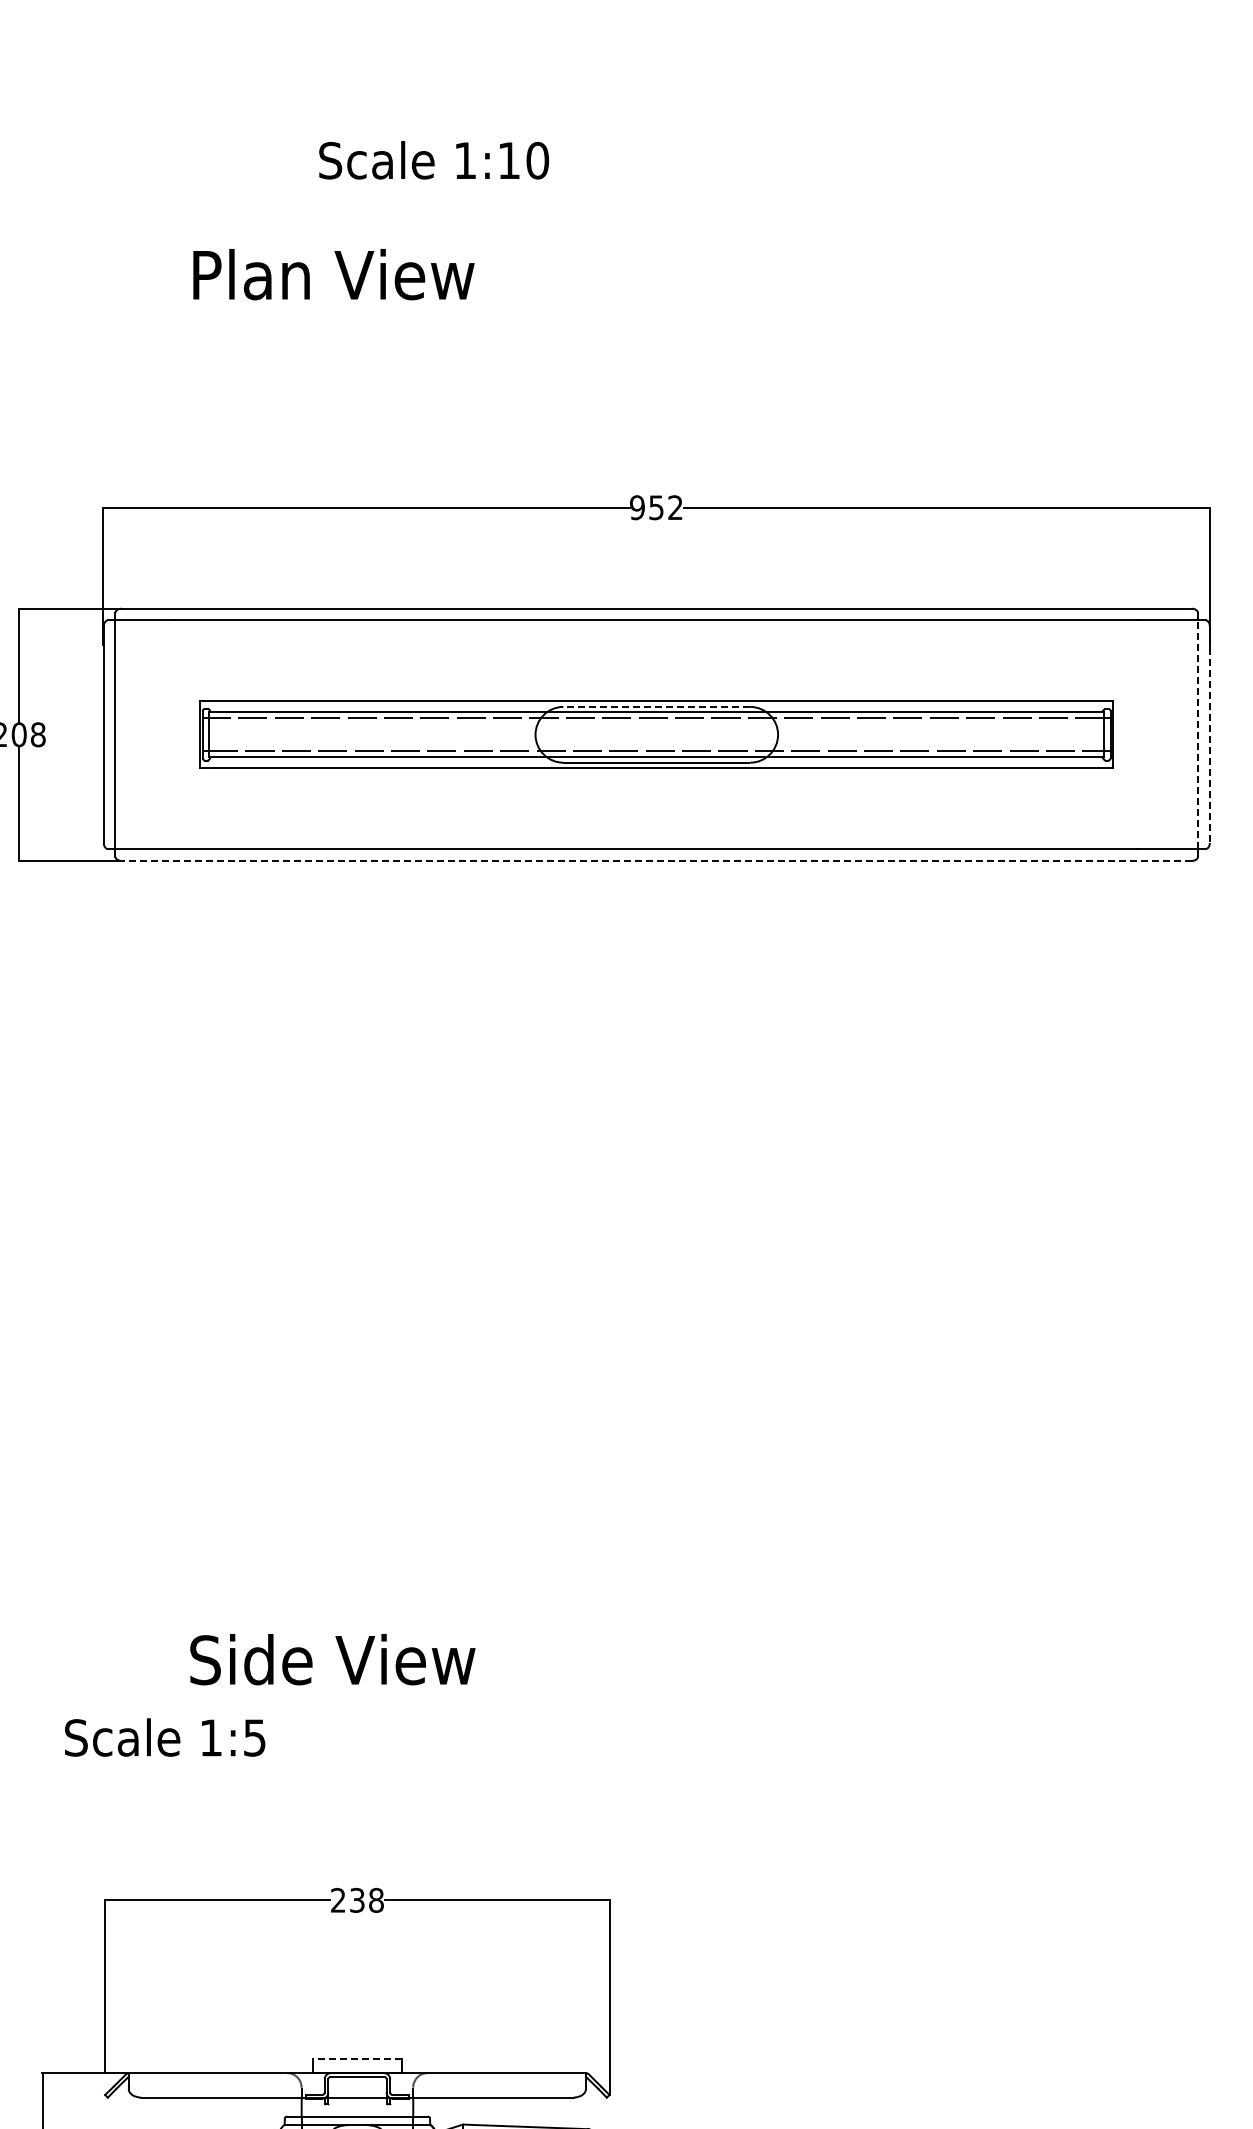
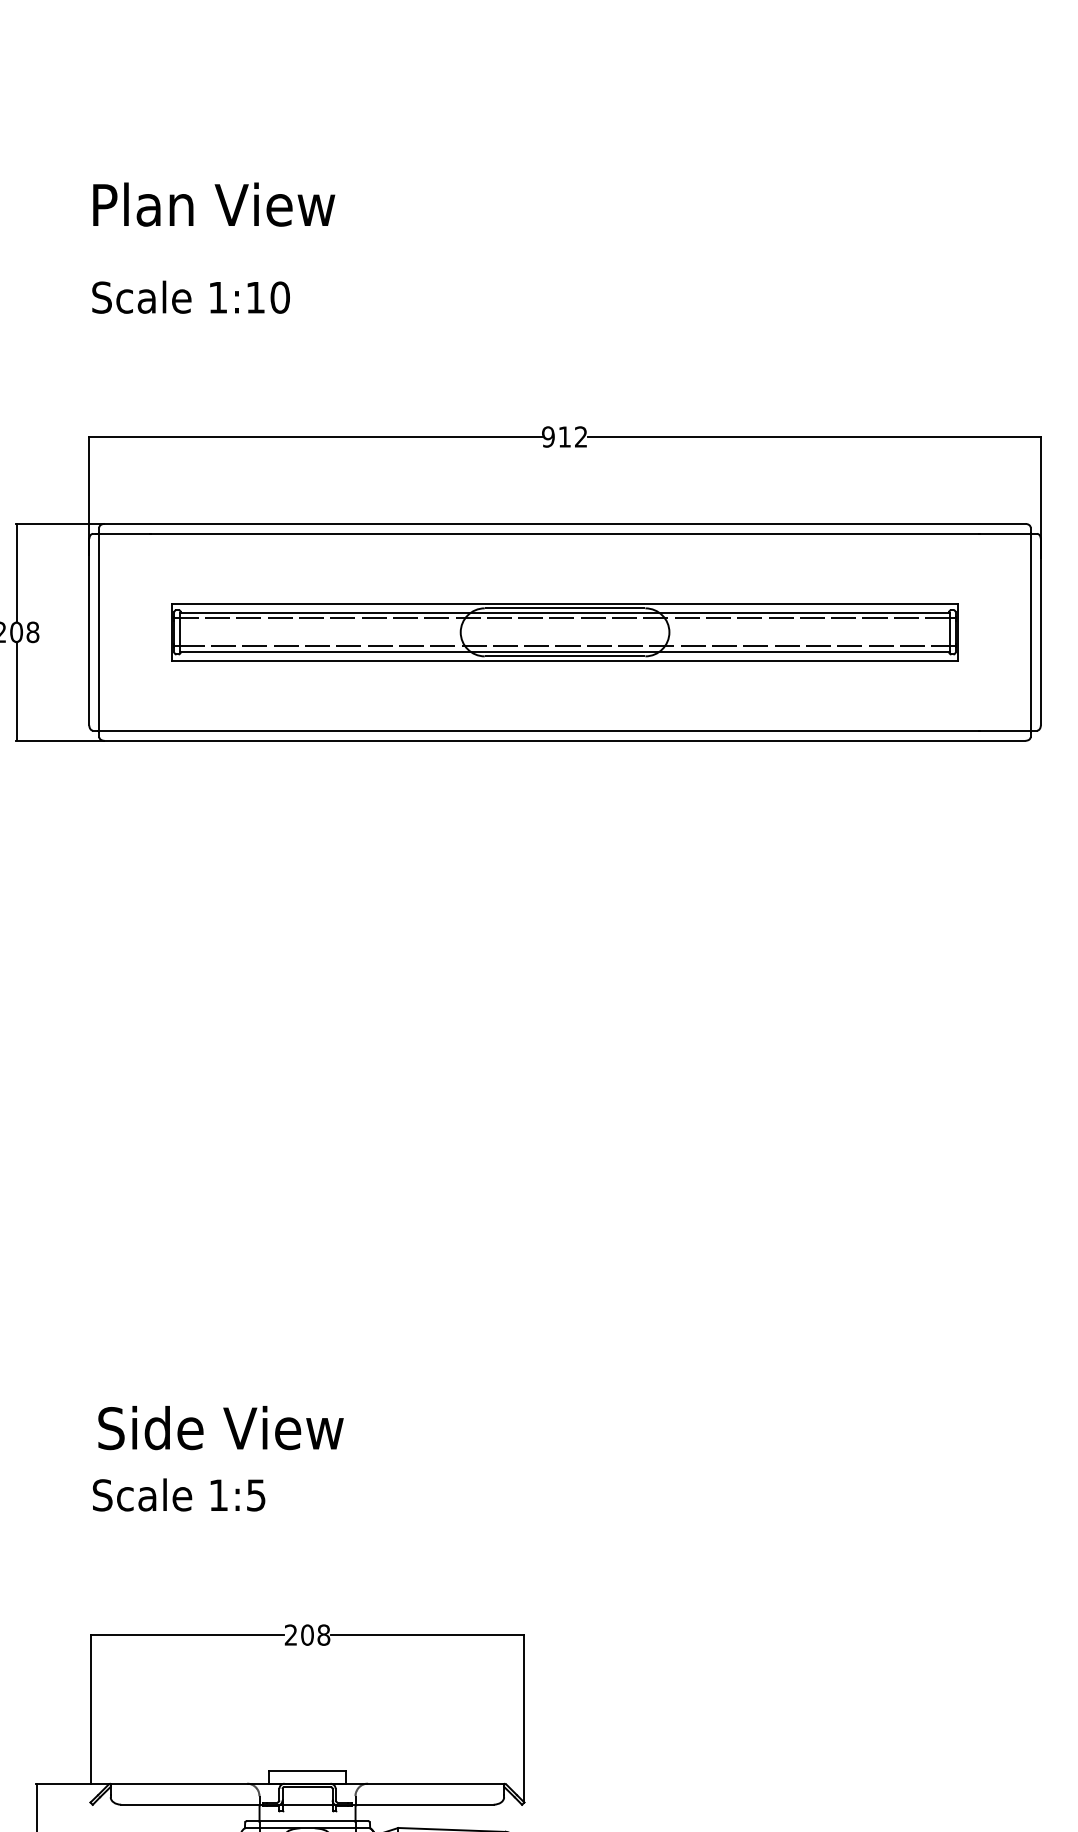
text: (434, 160) -> (191, 297), moved
text: (333, 274) -> (213, 204), moved
text: (656, 507) -> (564, 436), 952 -> 912
line: (656, 706) -> (564, 608), dashed -> solid
line: (1198, 734) -> (1031, 632), dashed -> solid
line: (1209, 735) -> (1040, 632), dashed -> solid
line: (656, 860) -> (564, 740), dashed -> solid
text: (332, 1659) -> (220, 1427), moved
text: (165, 1737) -> (179, 1494), moved
text: (357, 1900) -> (307, 1635), 238 -> 208
line: (357, 2058) -> (307, 1771), dashed -> solid

